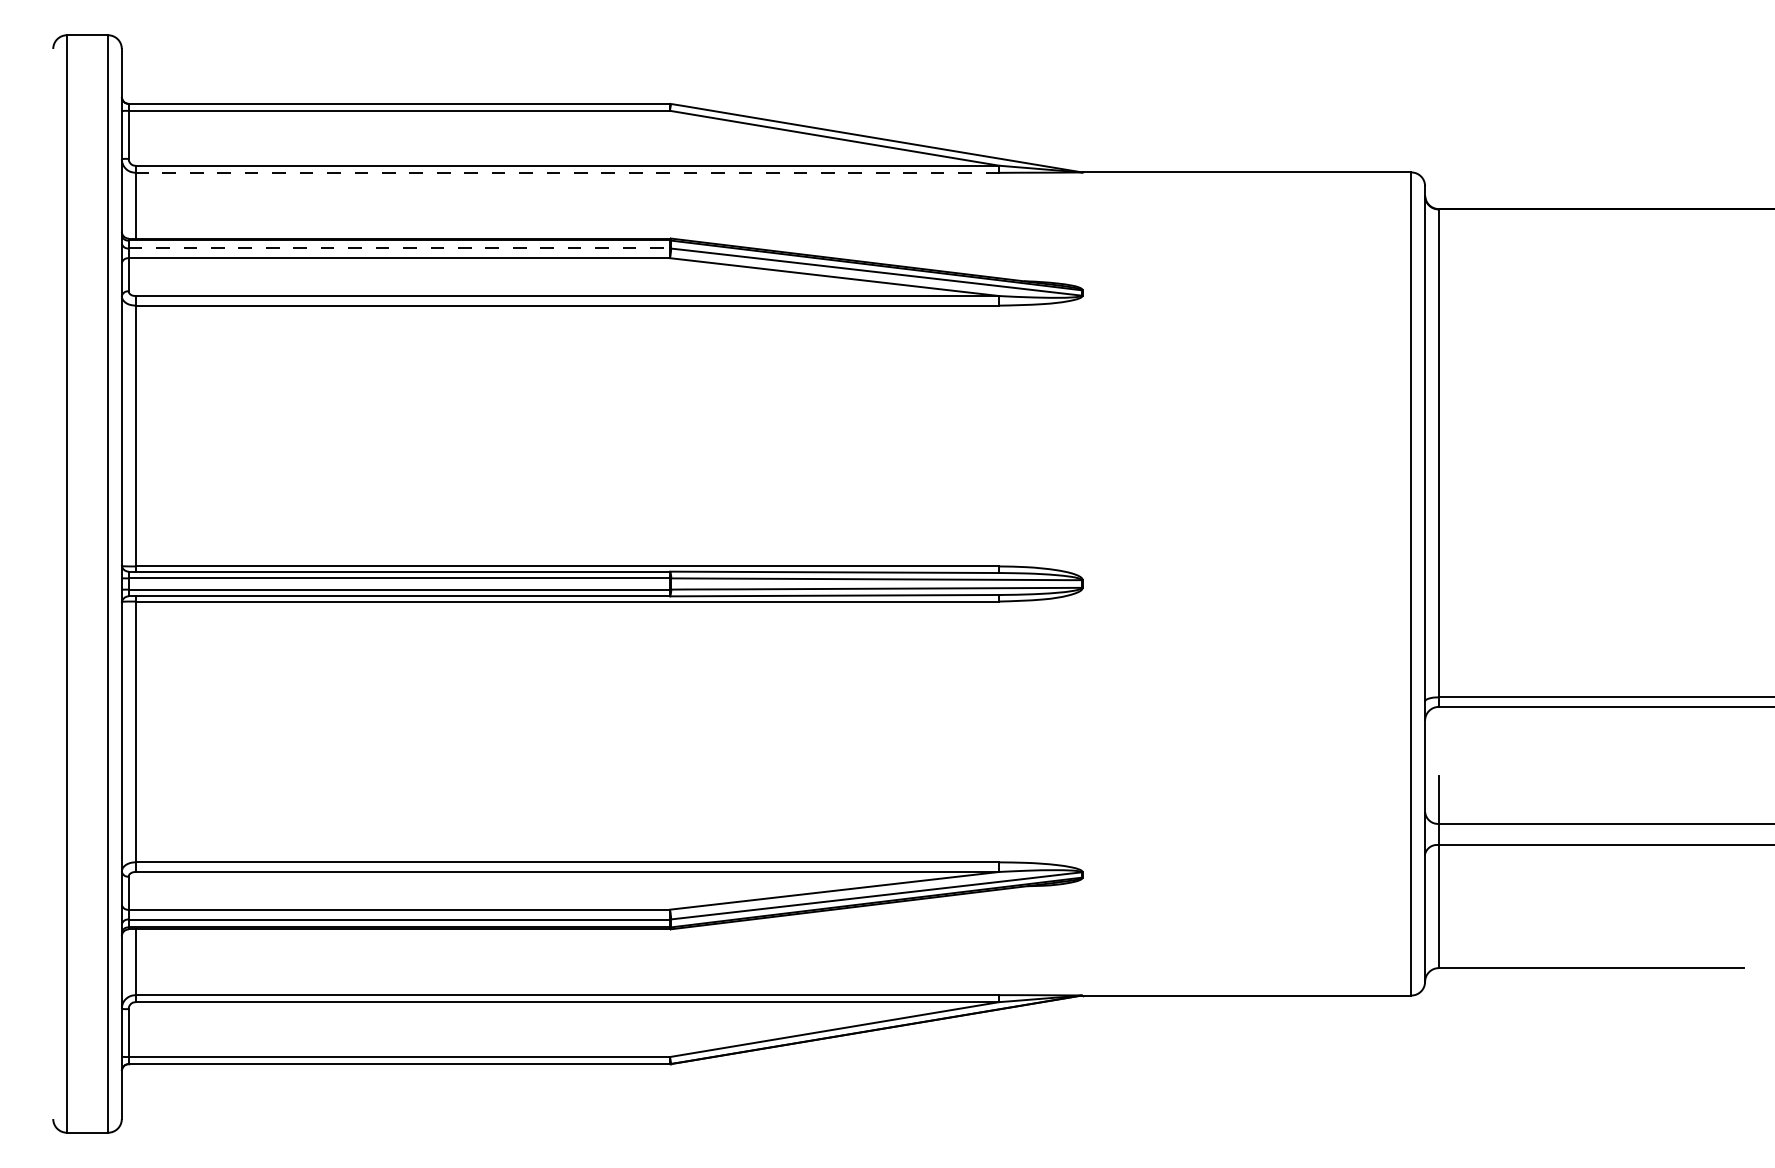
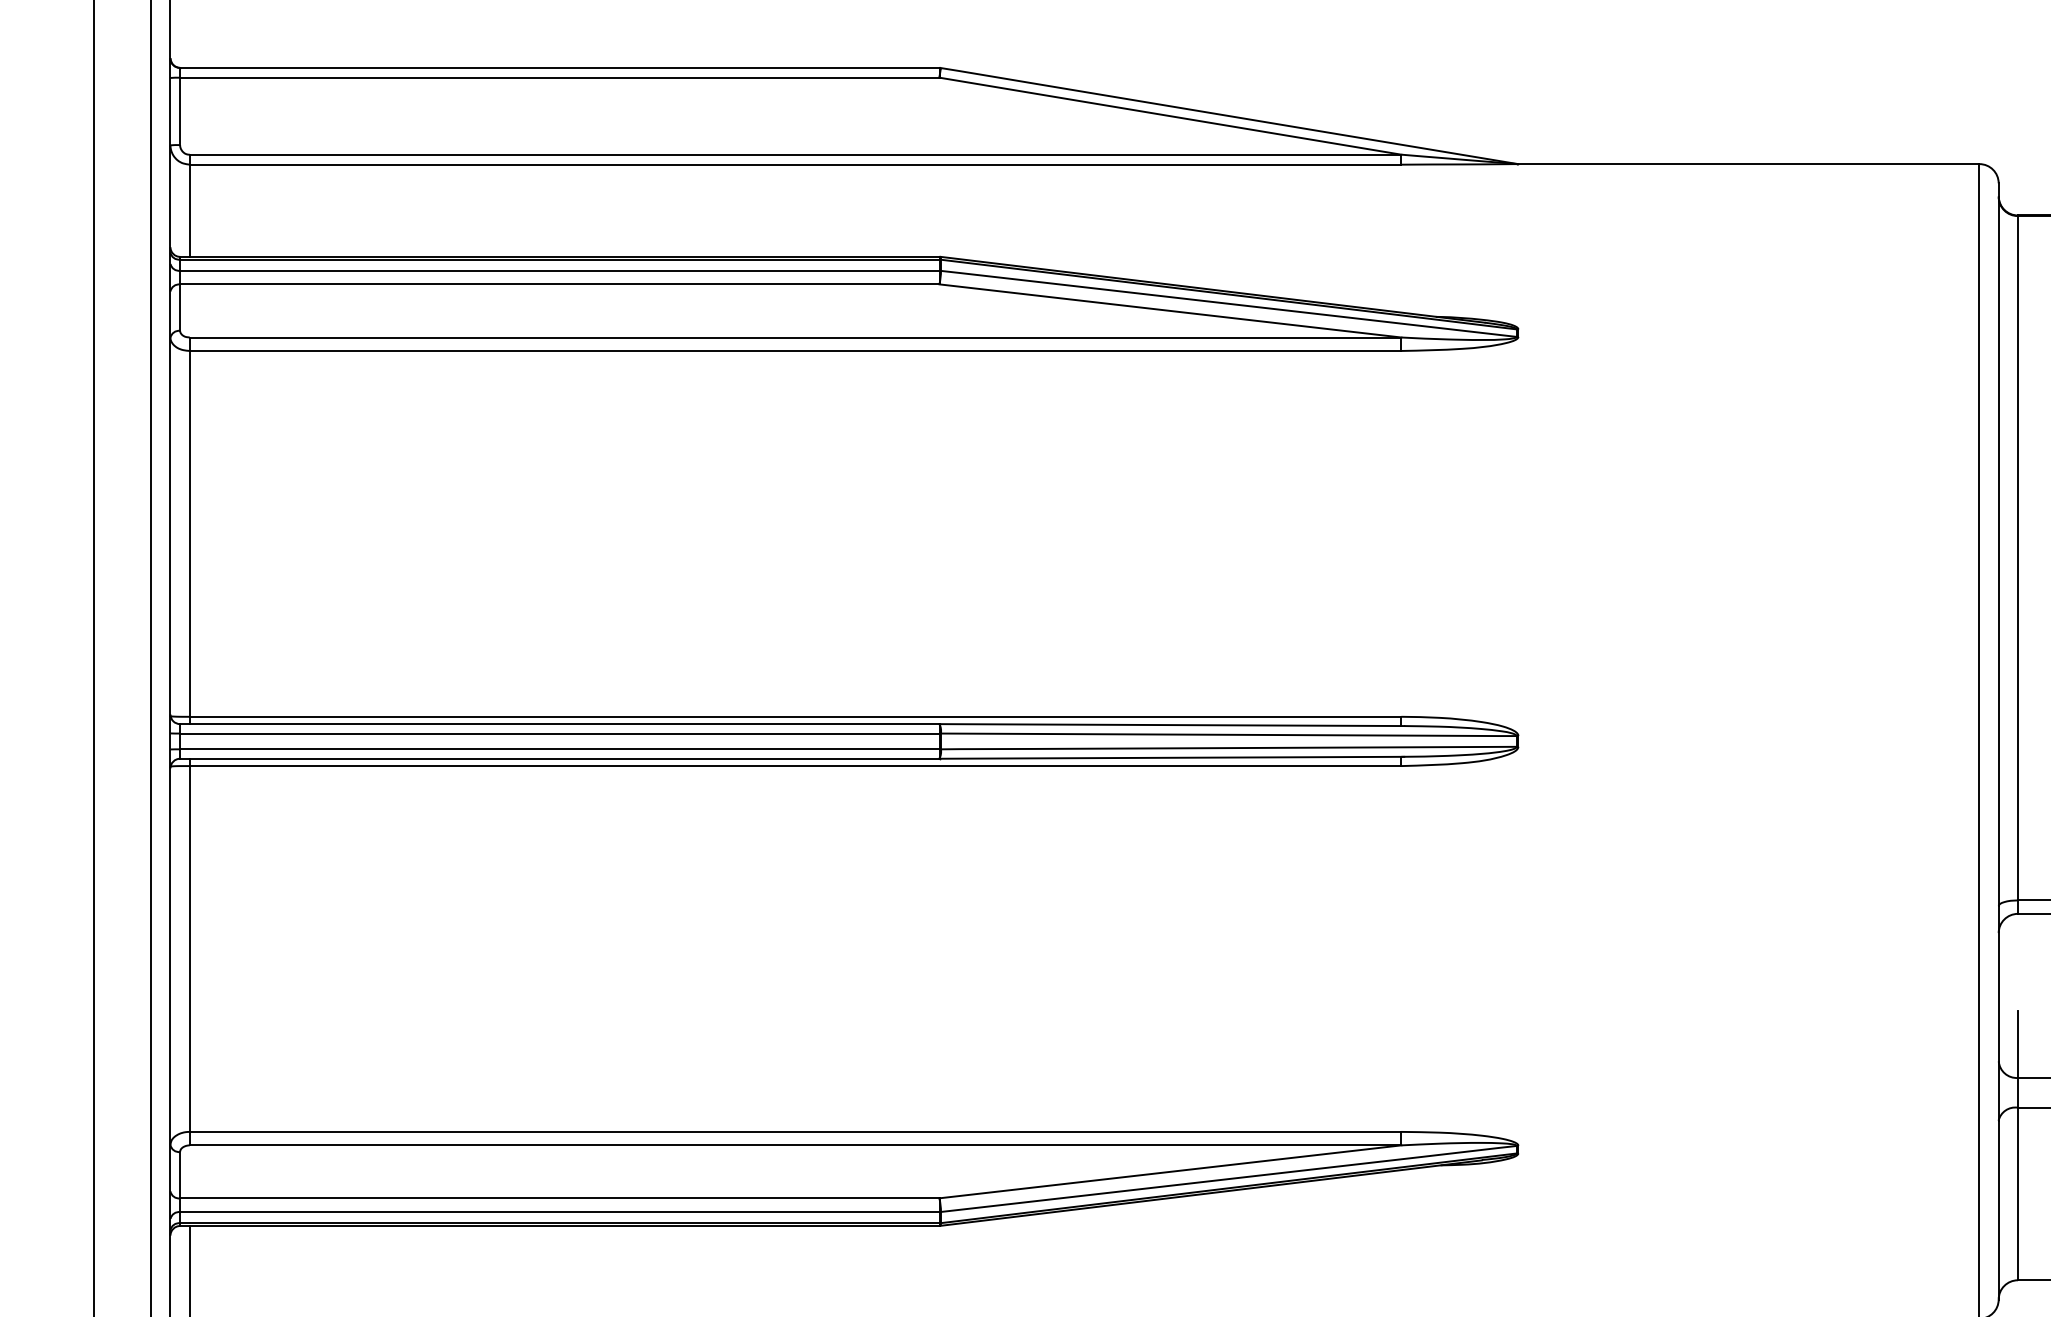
line: (567, 172) -> (795, 164), dashed -> solid
line: (399, 248) -> (559, 270), dashed -> solid

